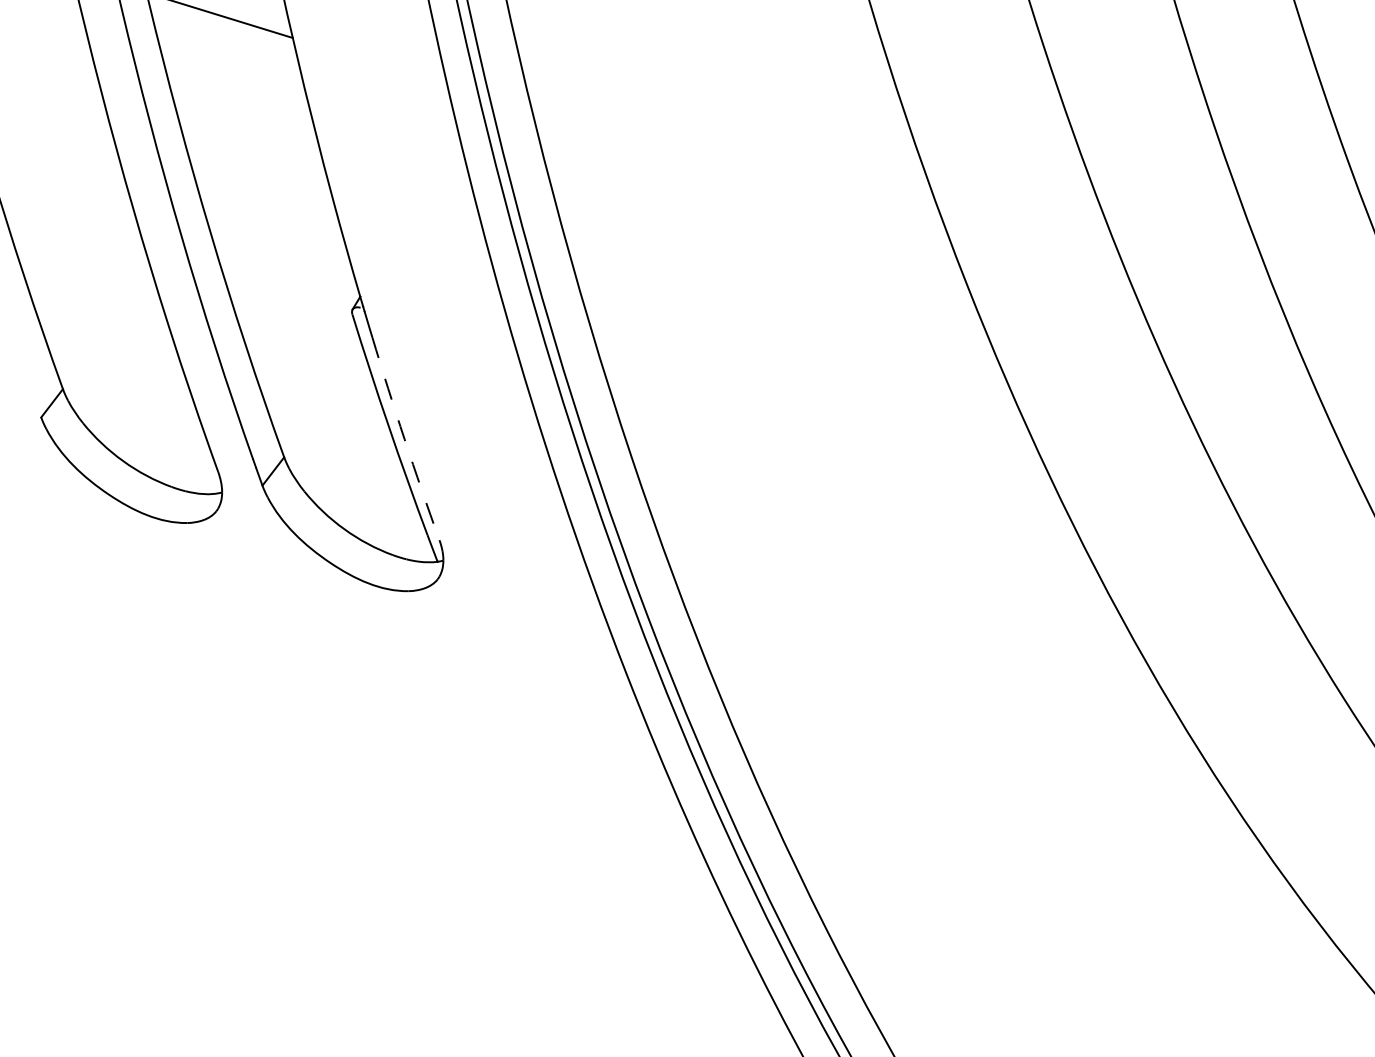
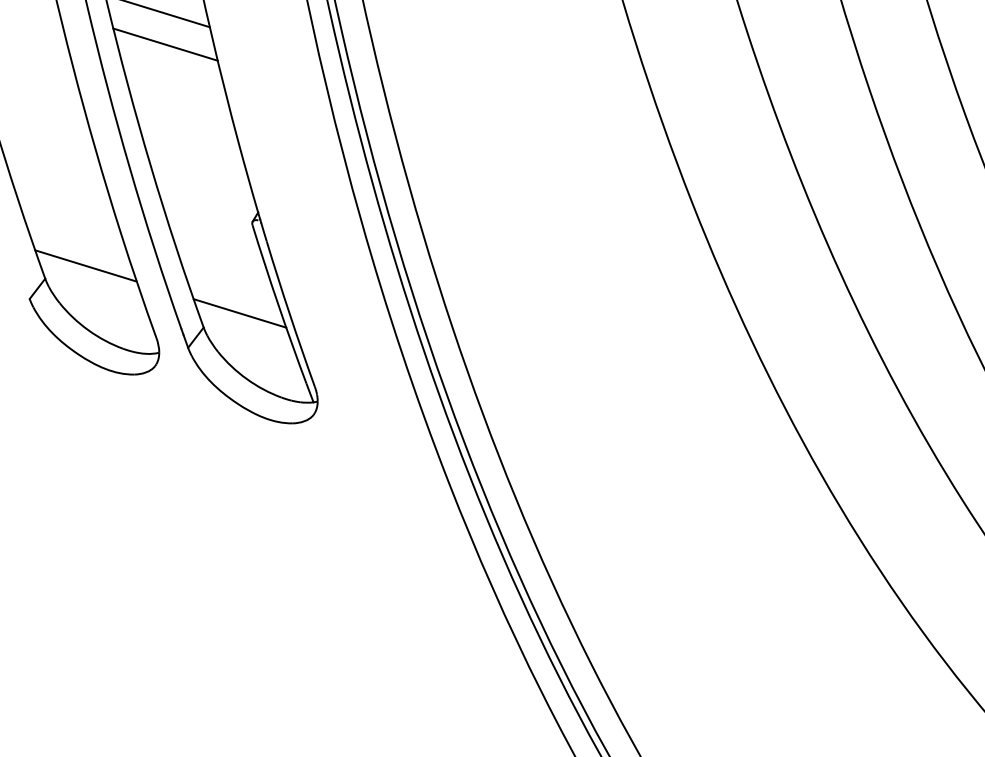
line: (230, 61) -> (165, 44), added
line: (119, 371) -> (85, 266), added
line: (334, 437) -> (239, 313), added
arc: (404, 439) -> (289, 314), dashed -> solid

